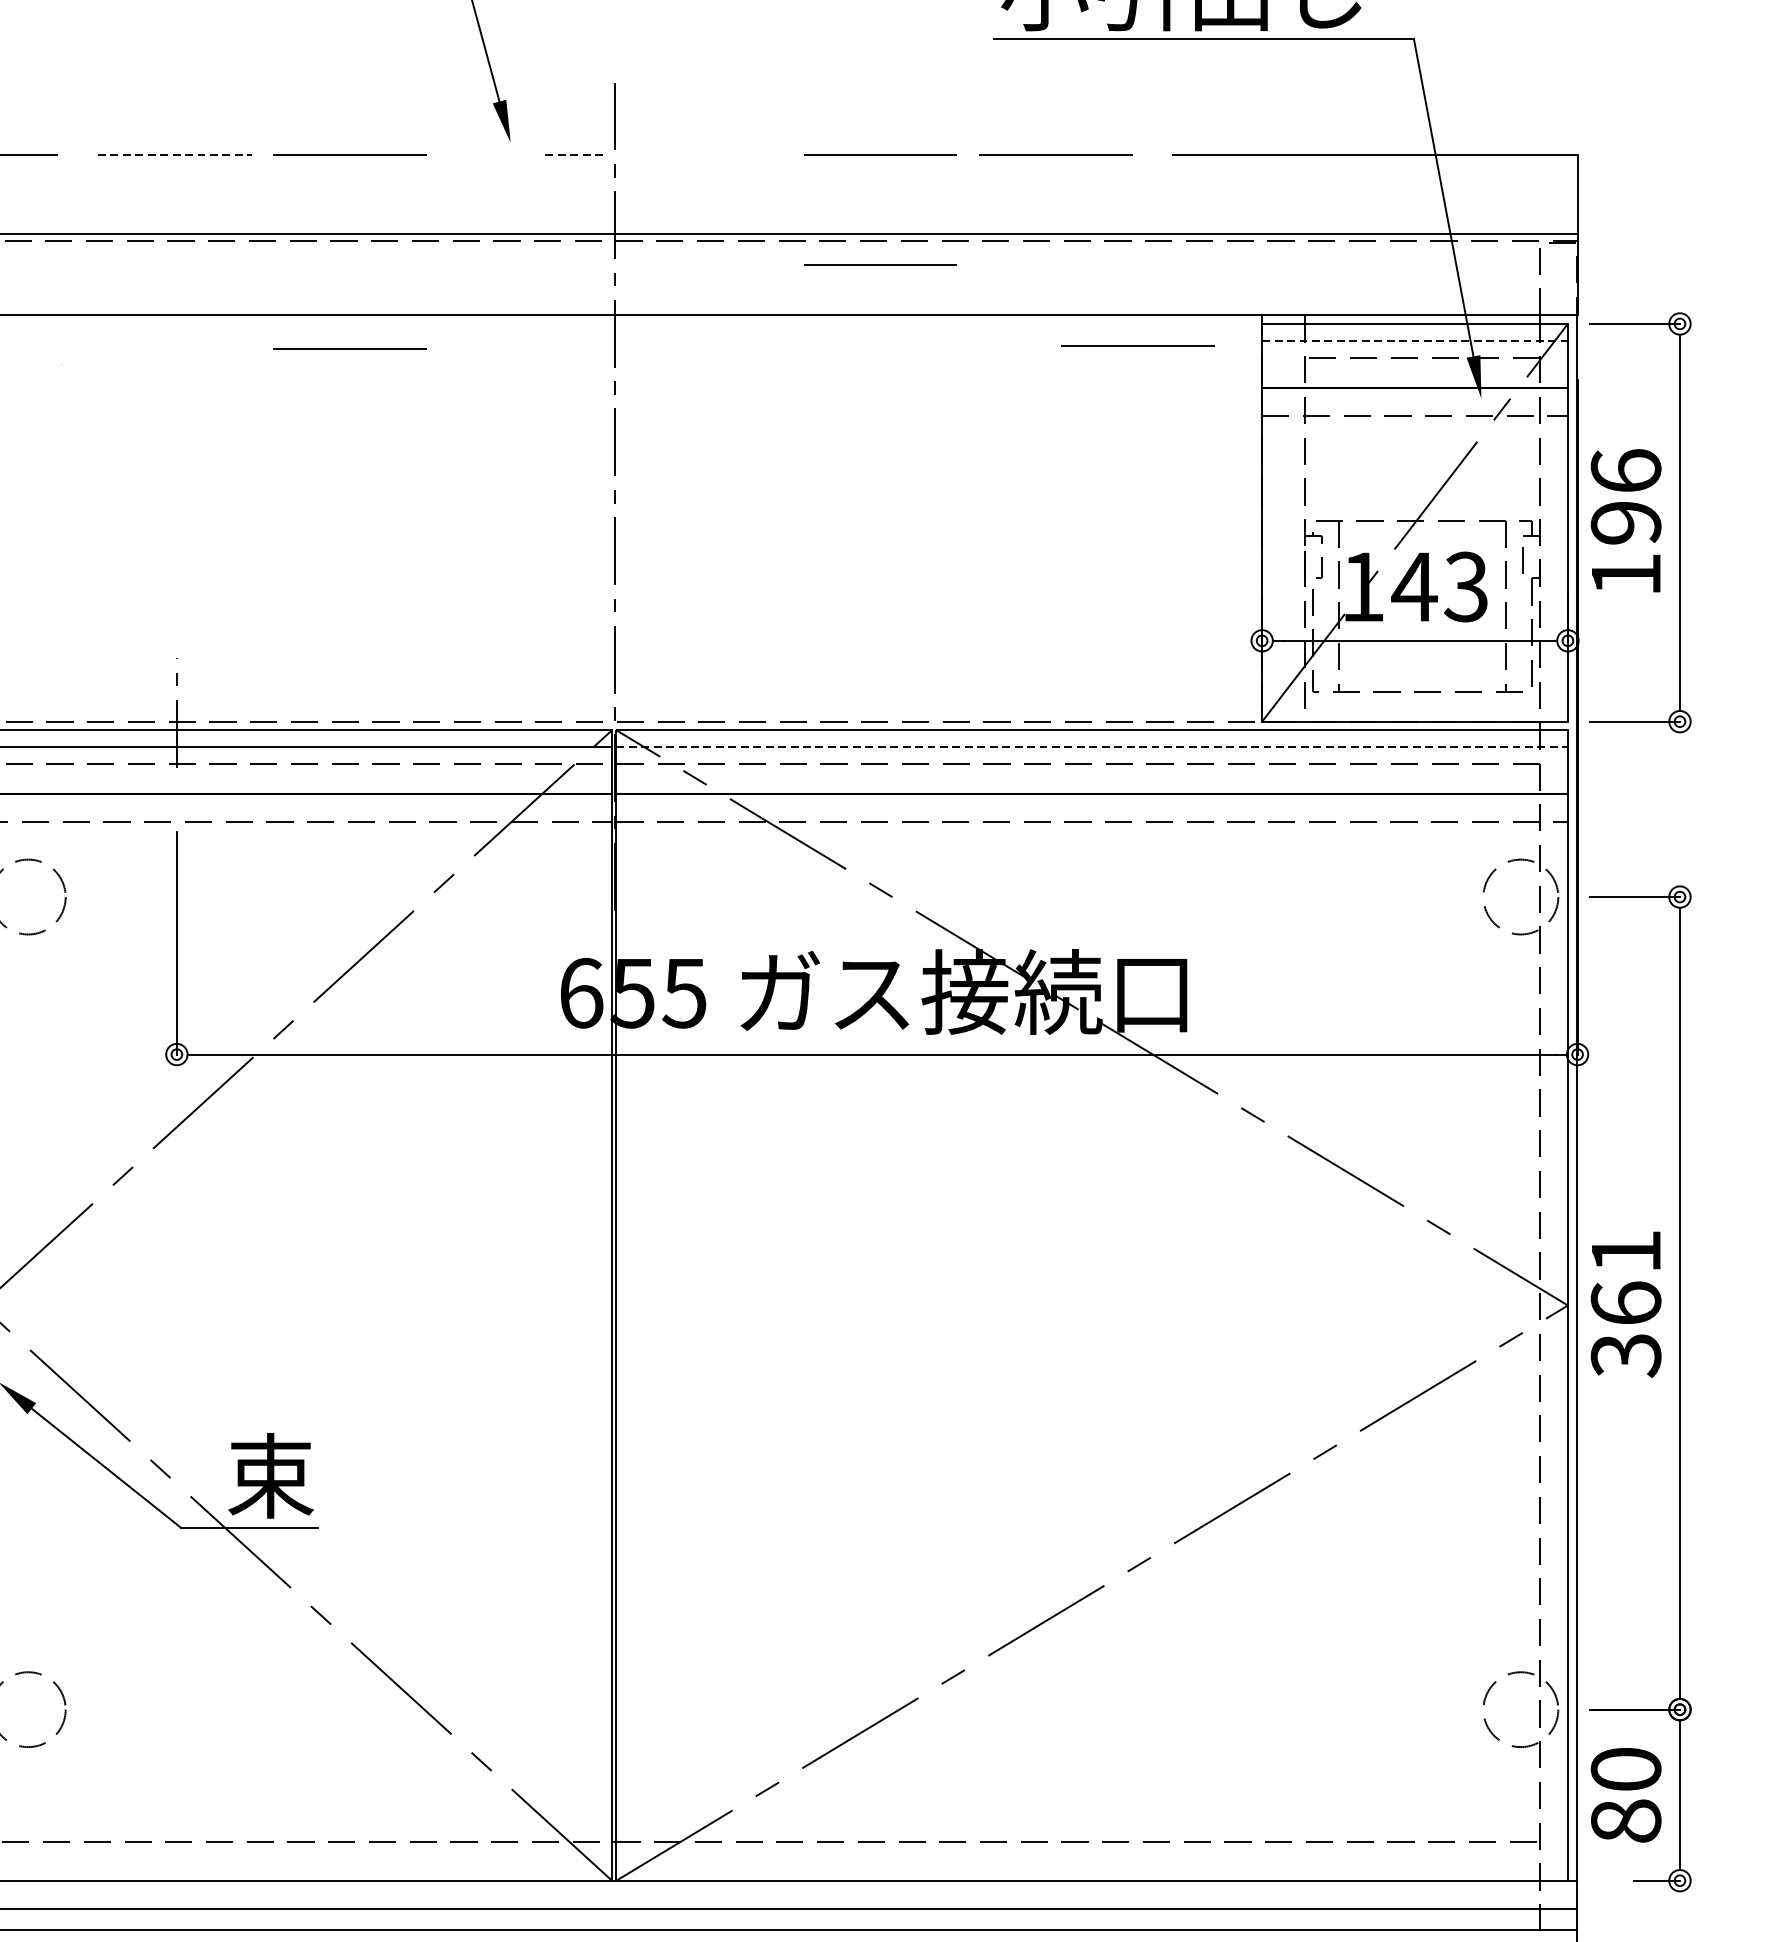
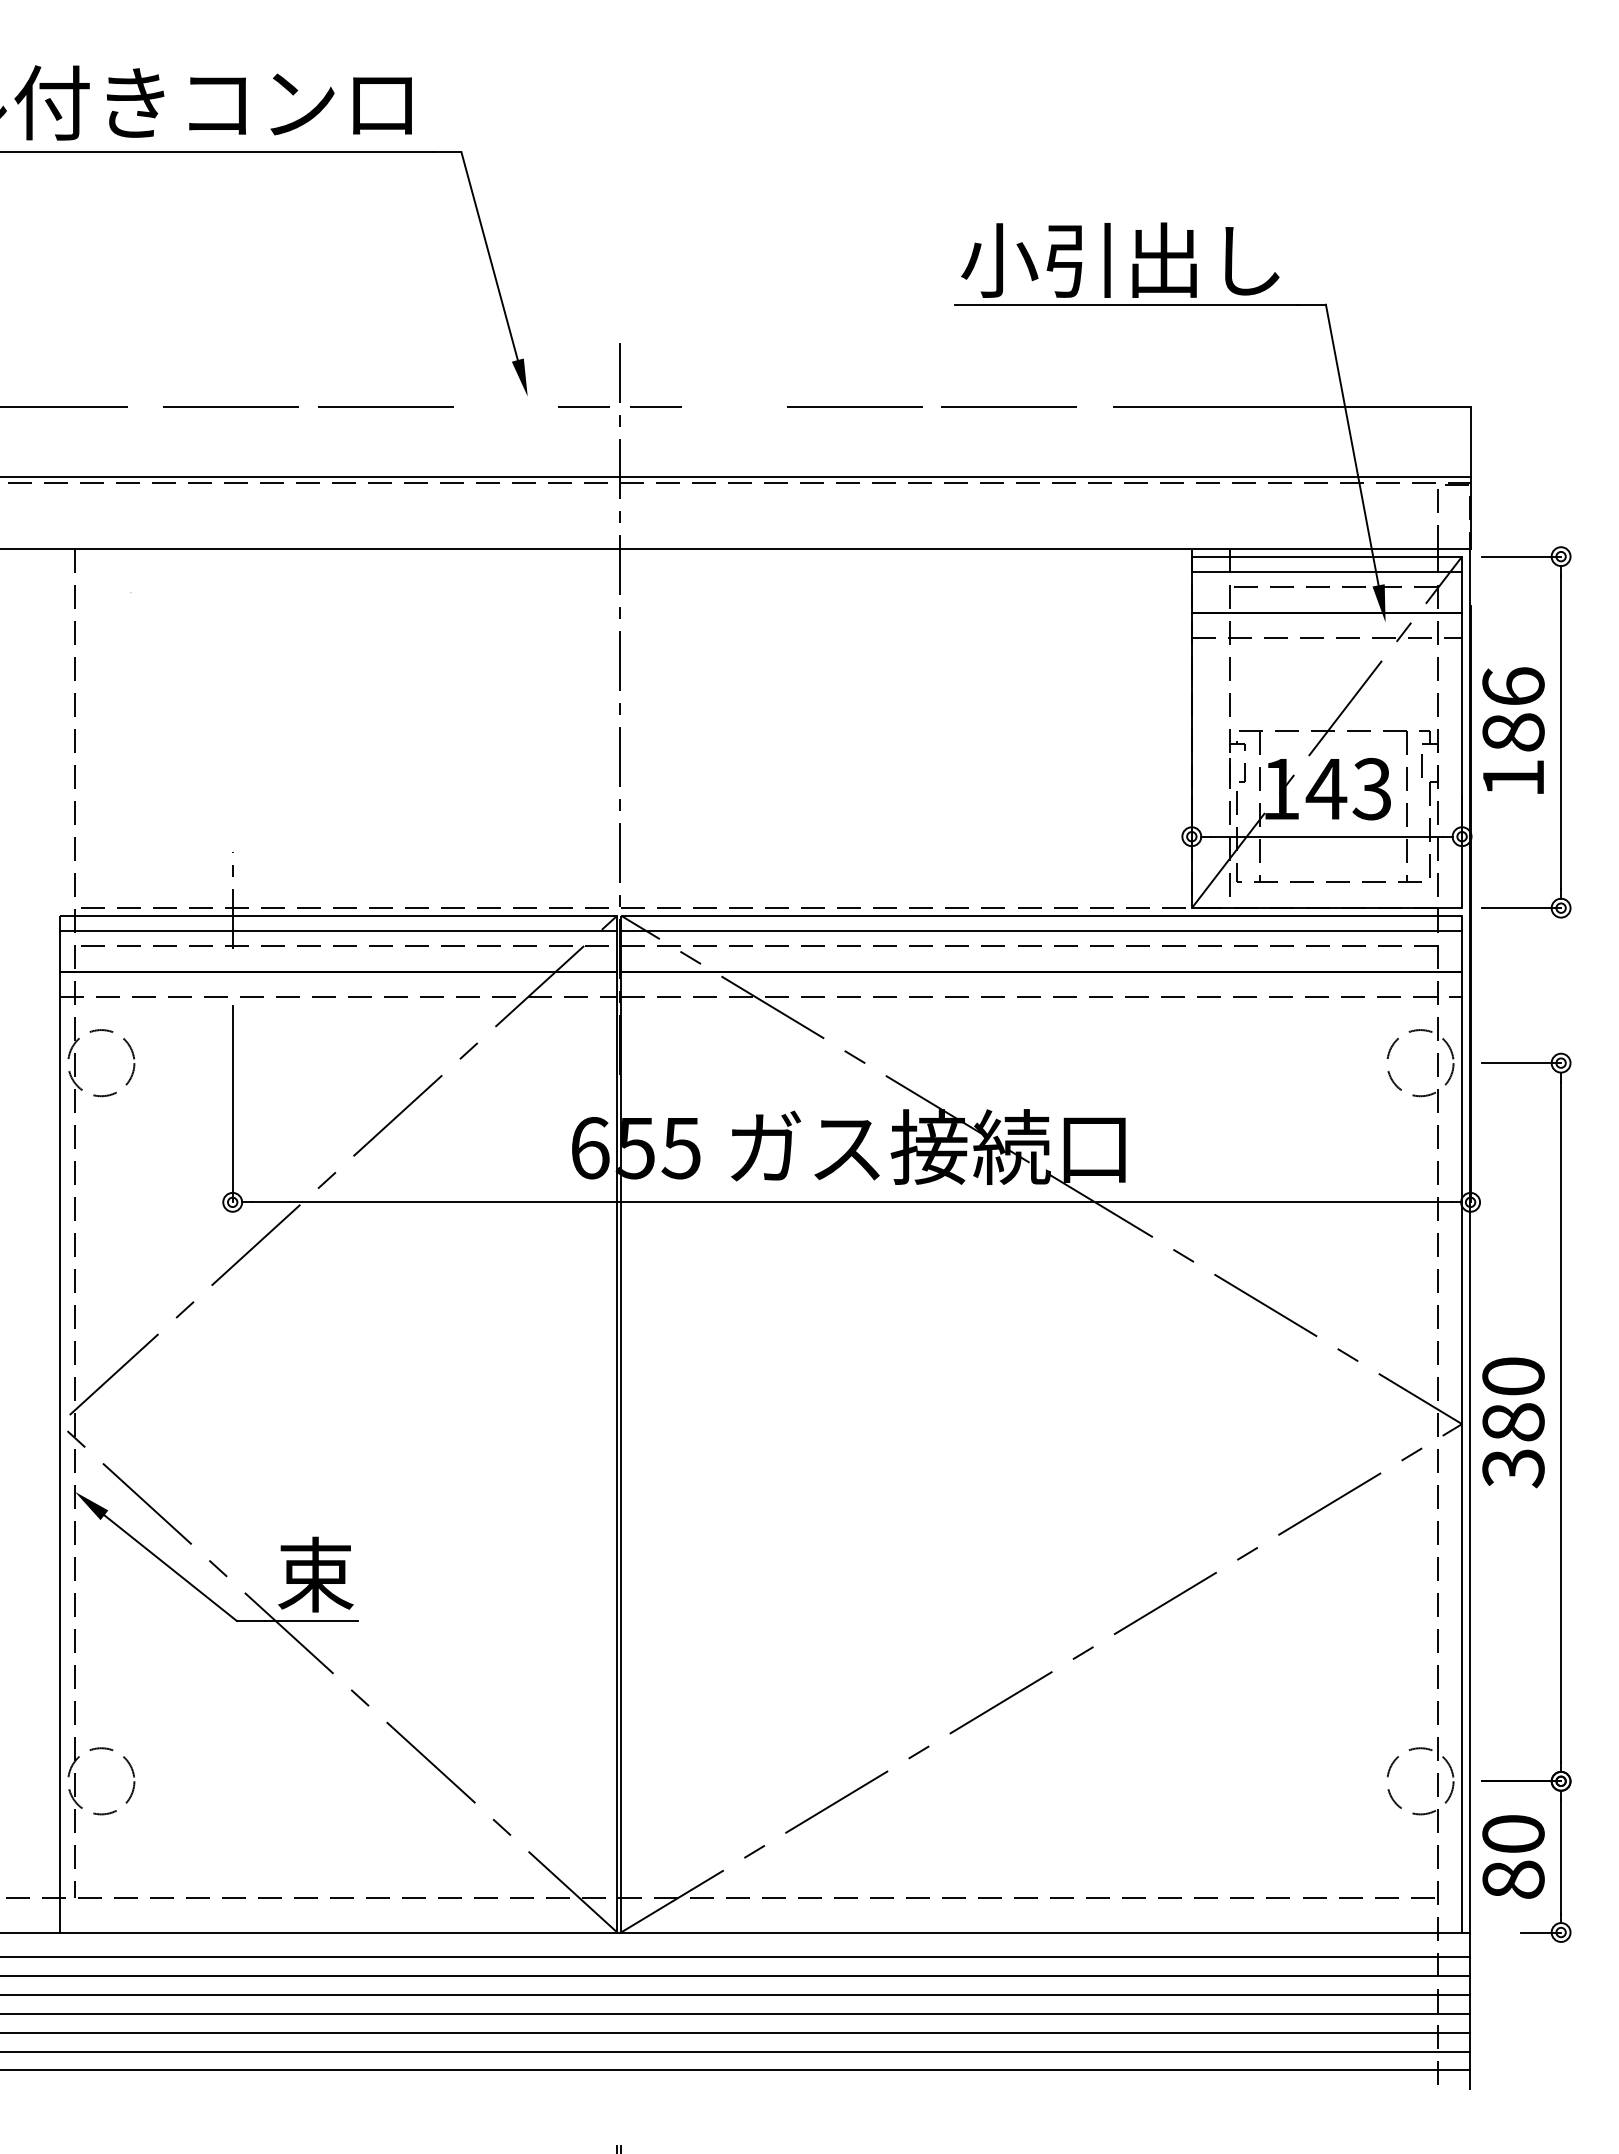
line: (655, 154) -> (655, 406), added
line: (174, 155) -> (230, 407), dashed -> solid
line: (574, 155) -> (584, 407), dashed -> solid
line: (880, 263) -> (854, 503), removed
line: (1415, 340) -> (1327, 571), dashed -> solid
line: (1137, 345) -> (1081, 575), removed
line: (349, 347) -> (385, 577), removed
text: (1626, 522) -> (1513, 732), 196 -> 186
line: (1092, 746) -> (1041, 930), dashed -> solid
text: (1626, 1277) -> (1513, 1399), 361 -> 380

